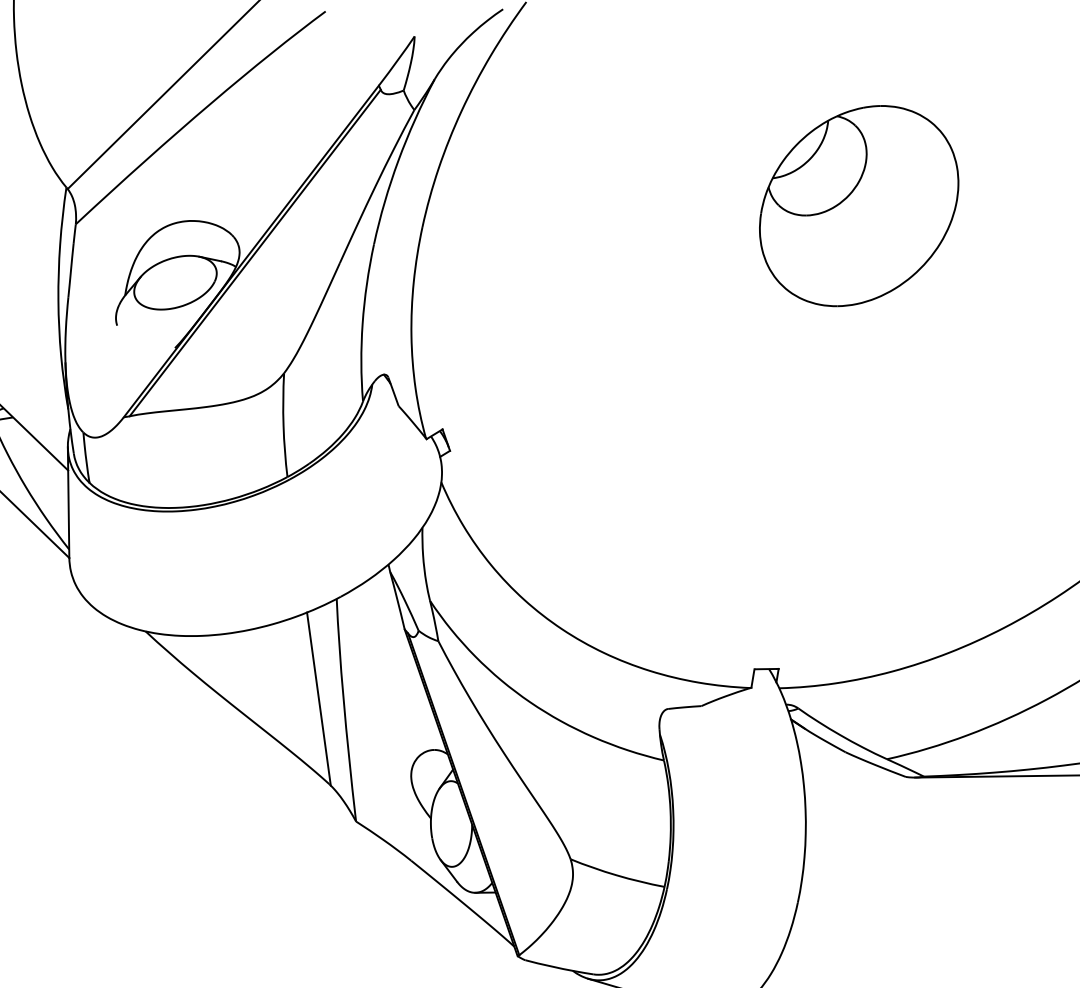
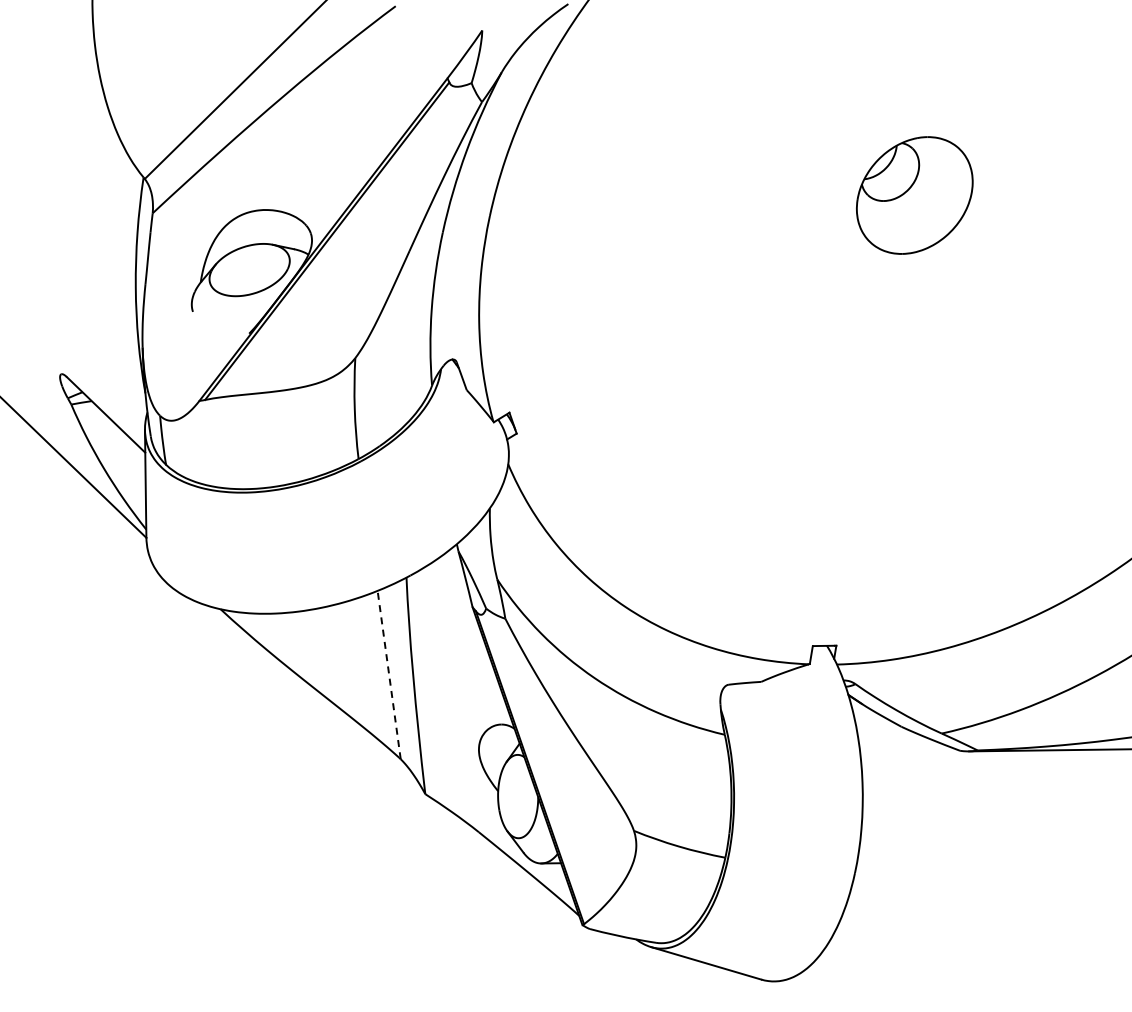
part: (859, 206) -> (914, 195), size x0.6
line: (319, 699) -> (389, 675), solid -> dashed

